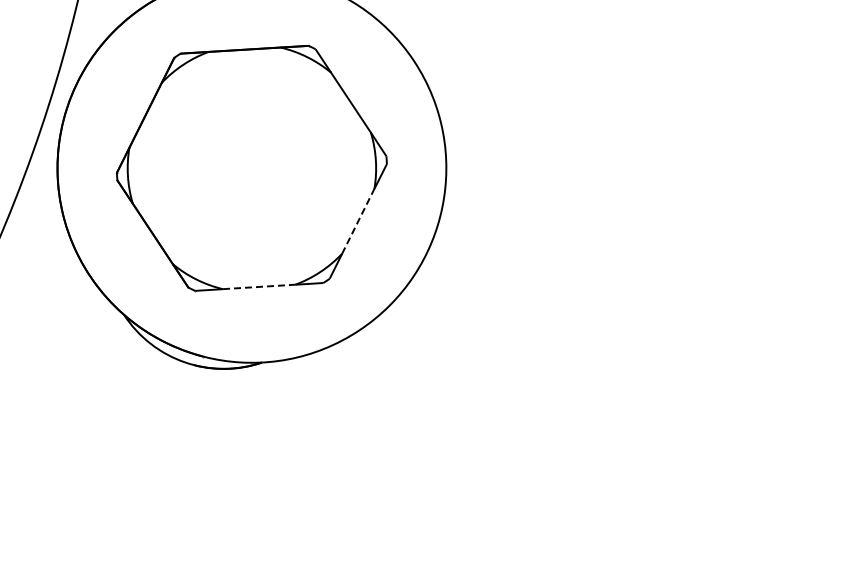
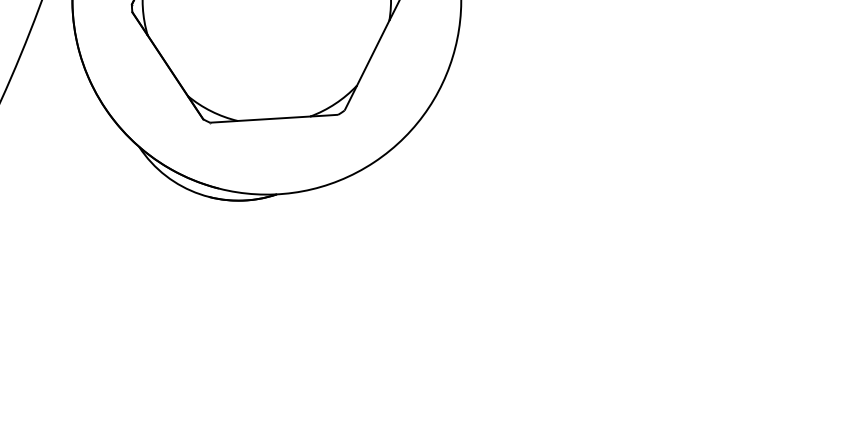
line: (358, 220) -> (373, 52), dashed -> solid
line: (259, 286) -> (274, 118), dashed -> solid

